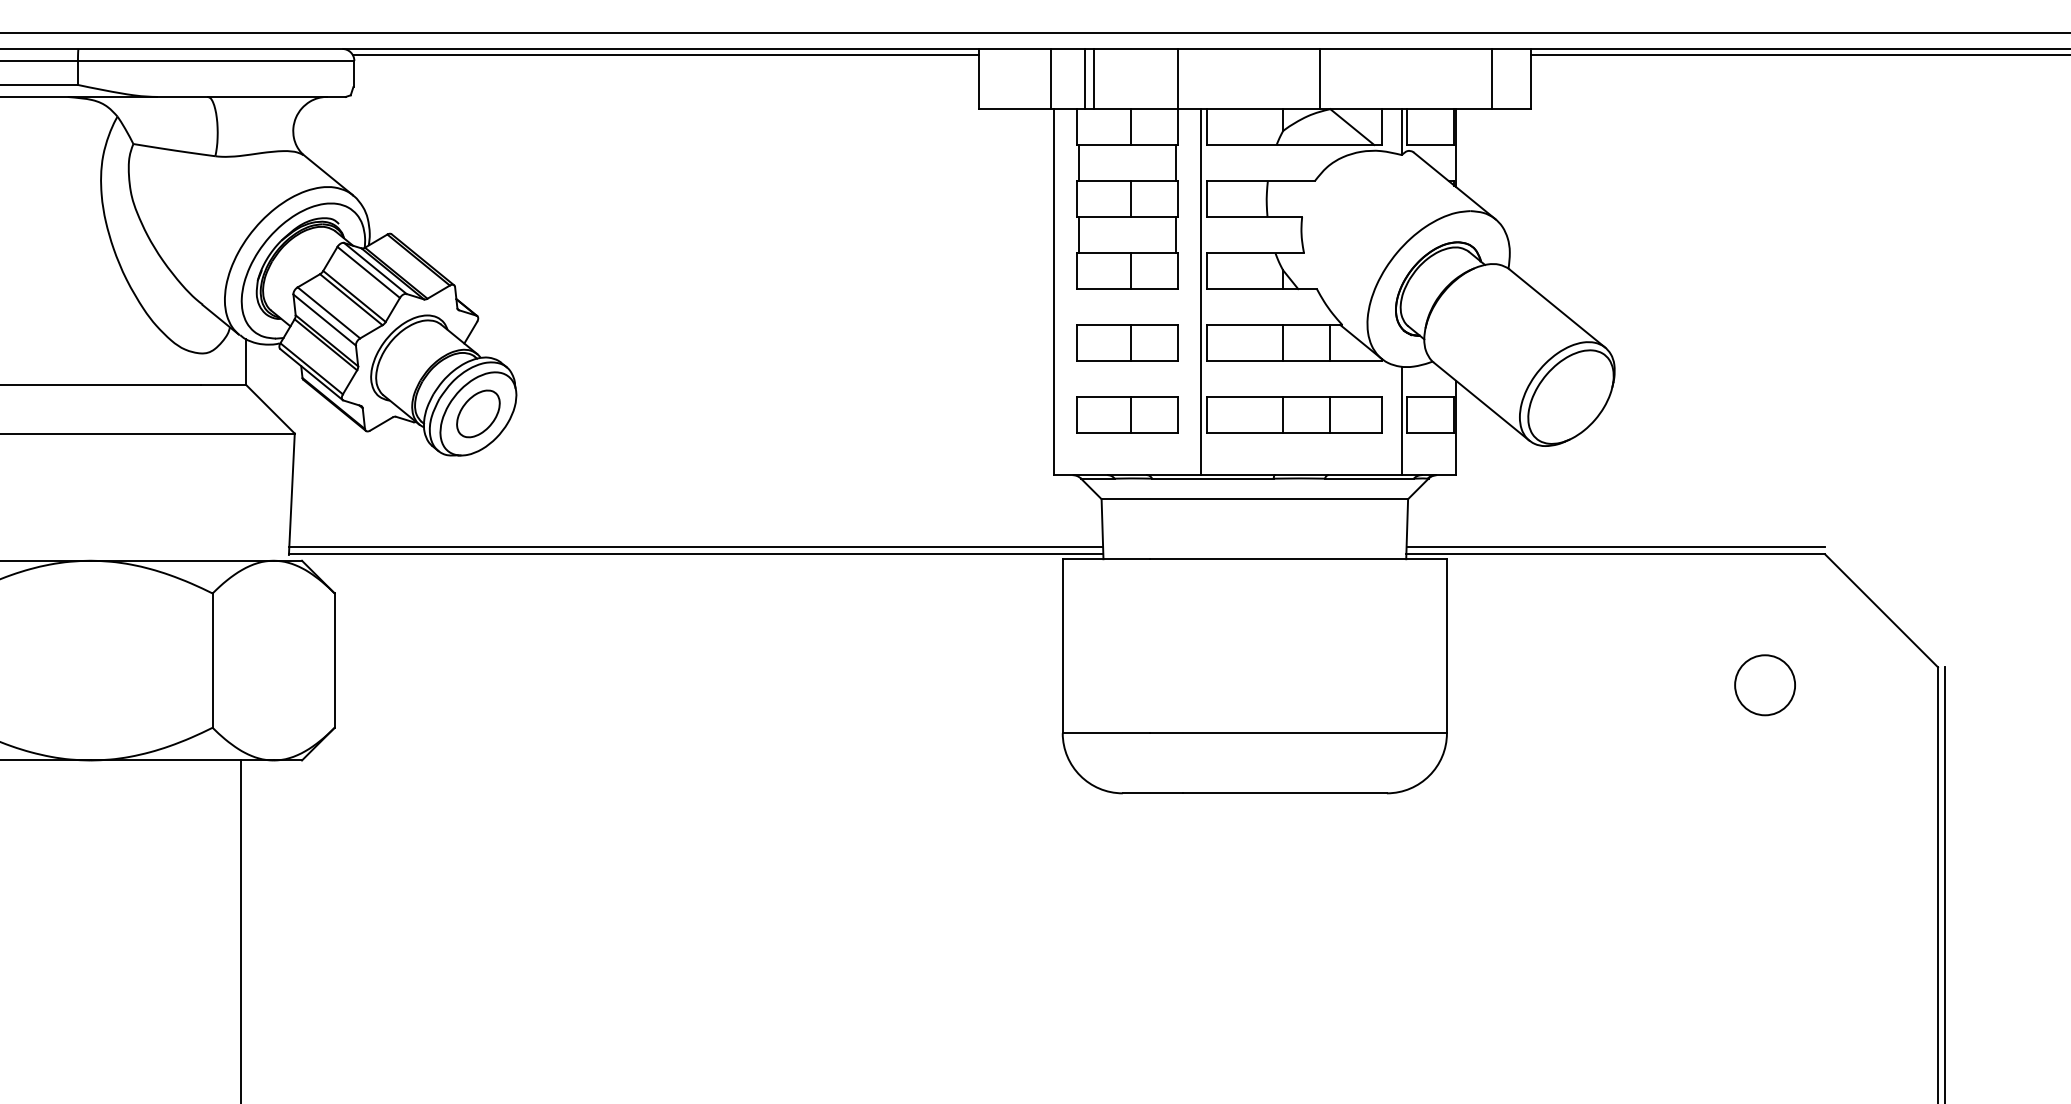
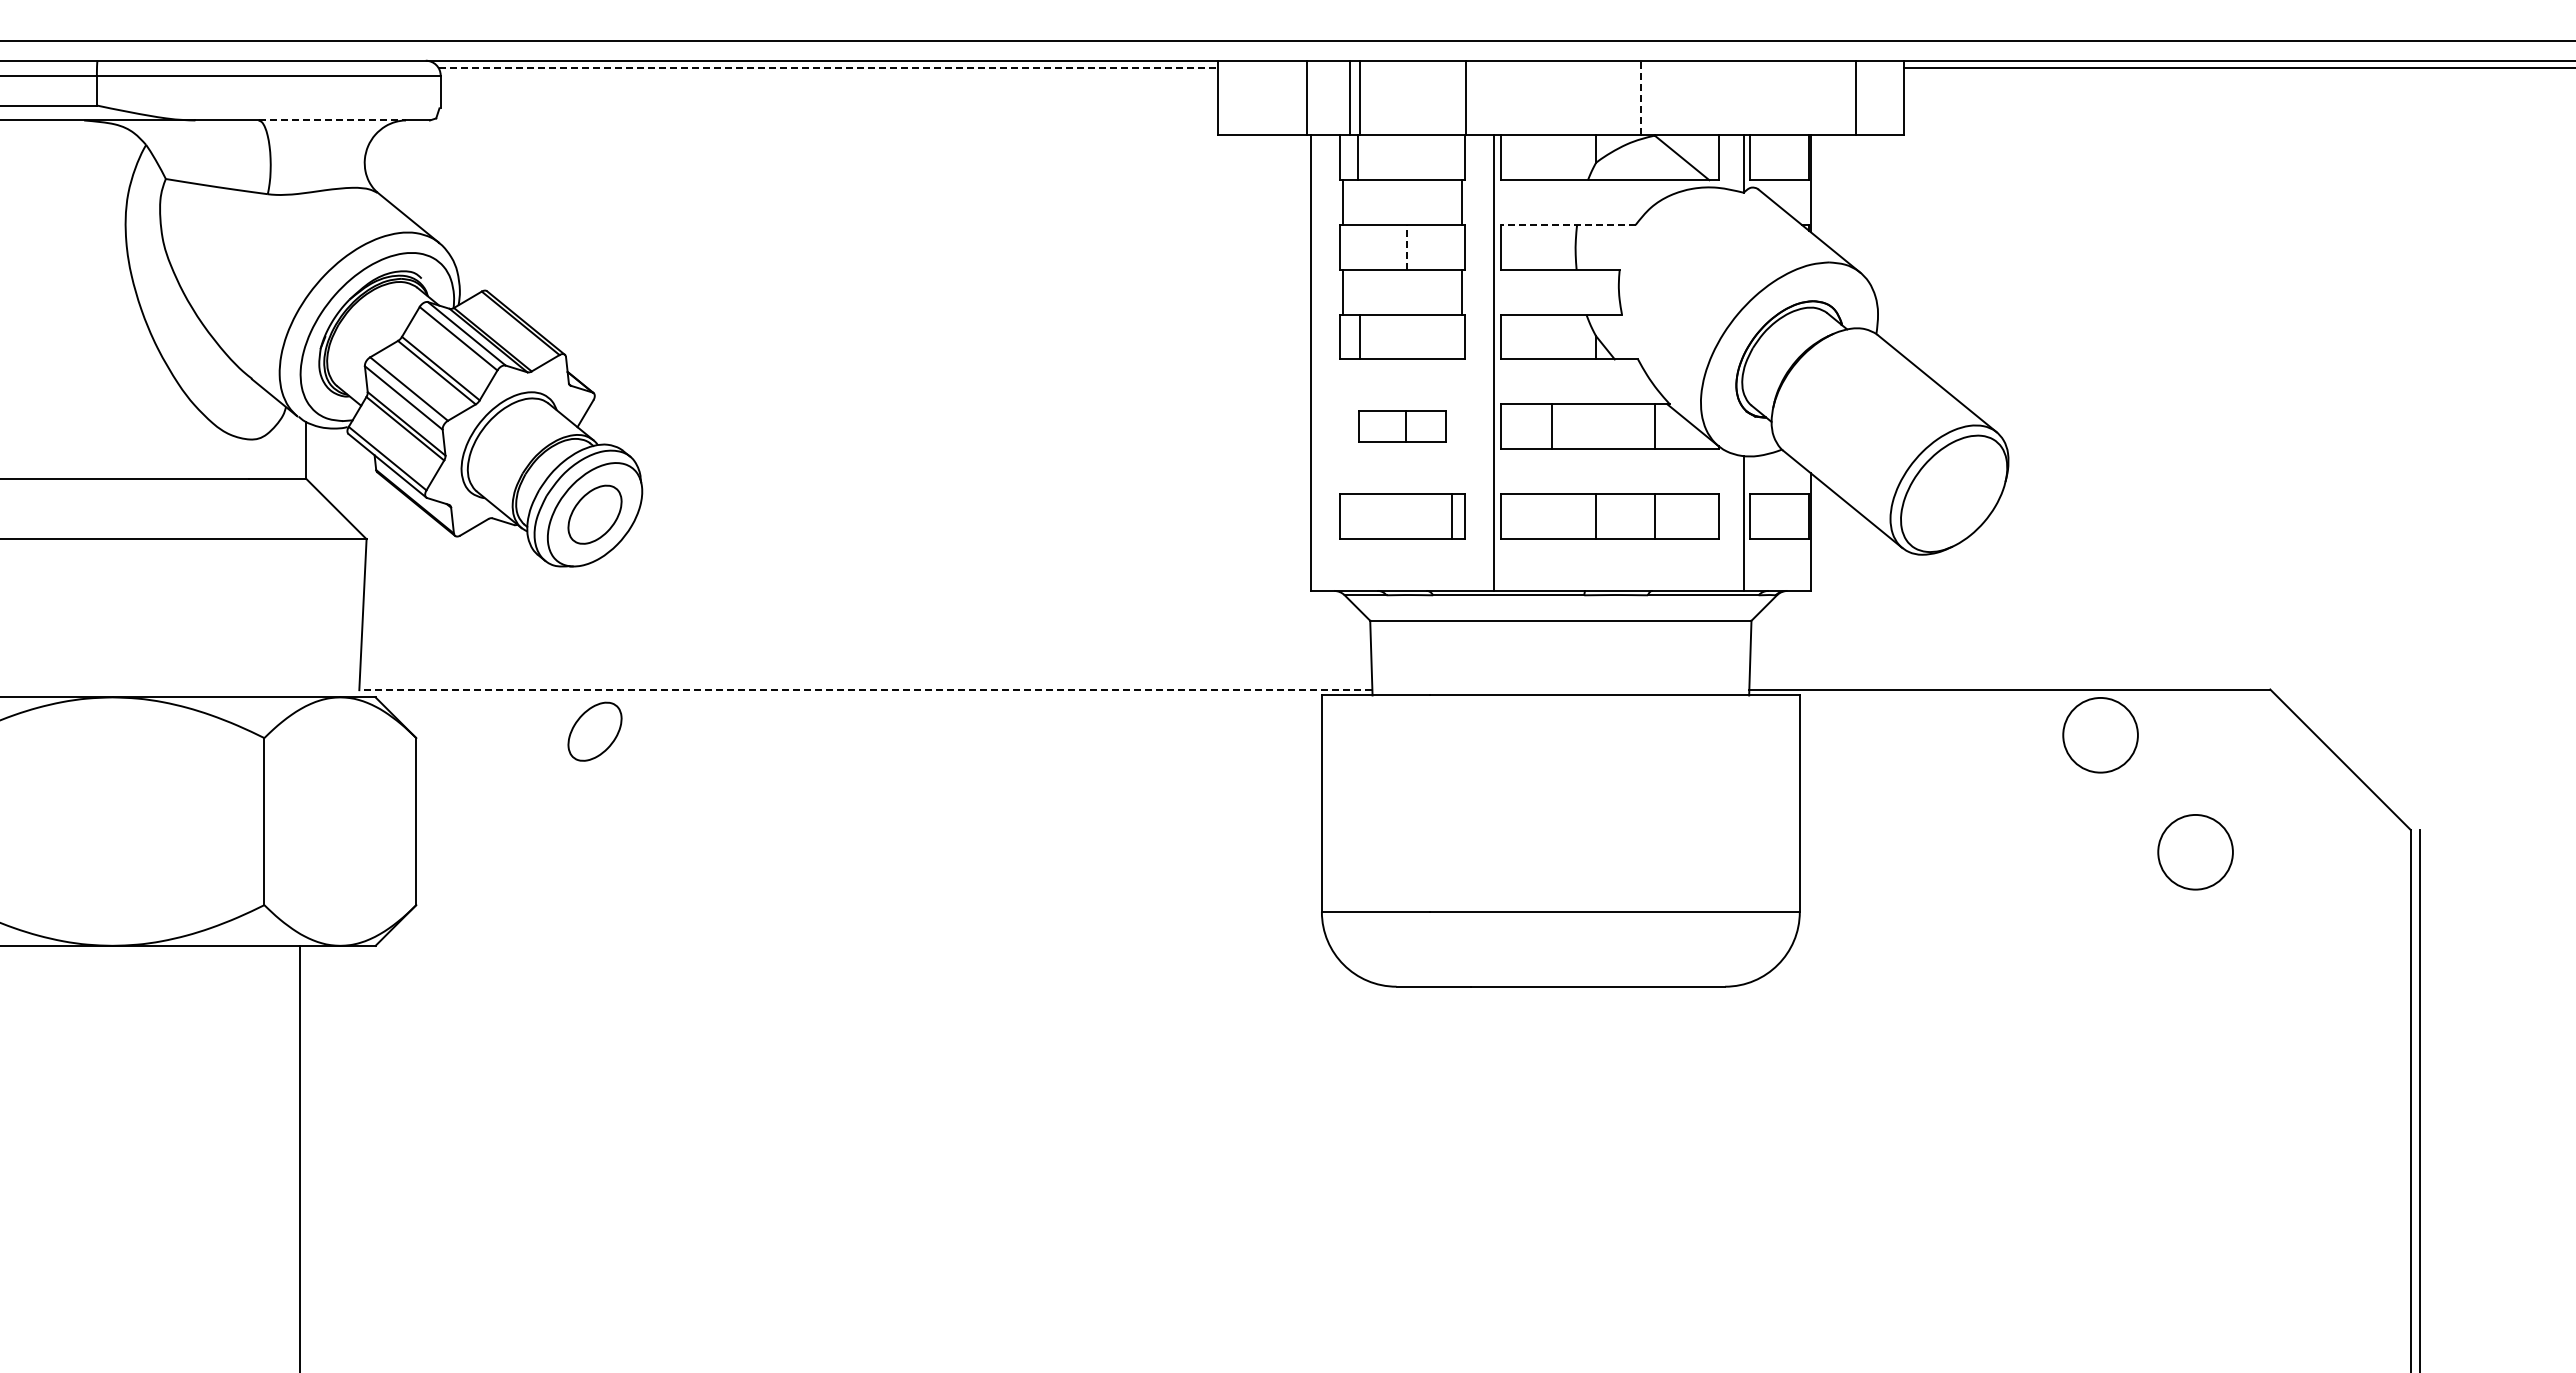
line: (666, 55) -> (828, 68), solid -> dashed
line: (1319, 78) -> (1641, 97), solid -> dashed
line: (267, 96) -> (332, 120), solid -> dashed
line: (1130, 126) -> (1357, 157), moved
line: (1260, 181) -> (1567, 225), solid -> dashed
line: (1130, 198) -> (1406, 246), solid -> dashed
line: (1130, 270) -> (1359, 336), moved
part: (1127, 342) -> (1402, 426), size x0.7
line: (1283, 342) -> (1552, 426), moved
line: (1130, 414) -> (1451, 515), moved
line: (695, 547) -> (865, 680), removed
line: (1615, 547) -> (2009, 680), removed
line: (695, 554) -> (865, 689), solid -> dashed
part: (477, 588) -> (594, 731), added
circle: (1688, 591) -> (2100, 735), added

